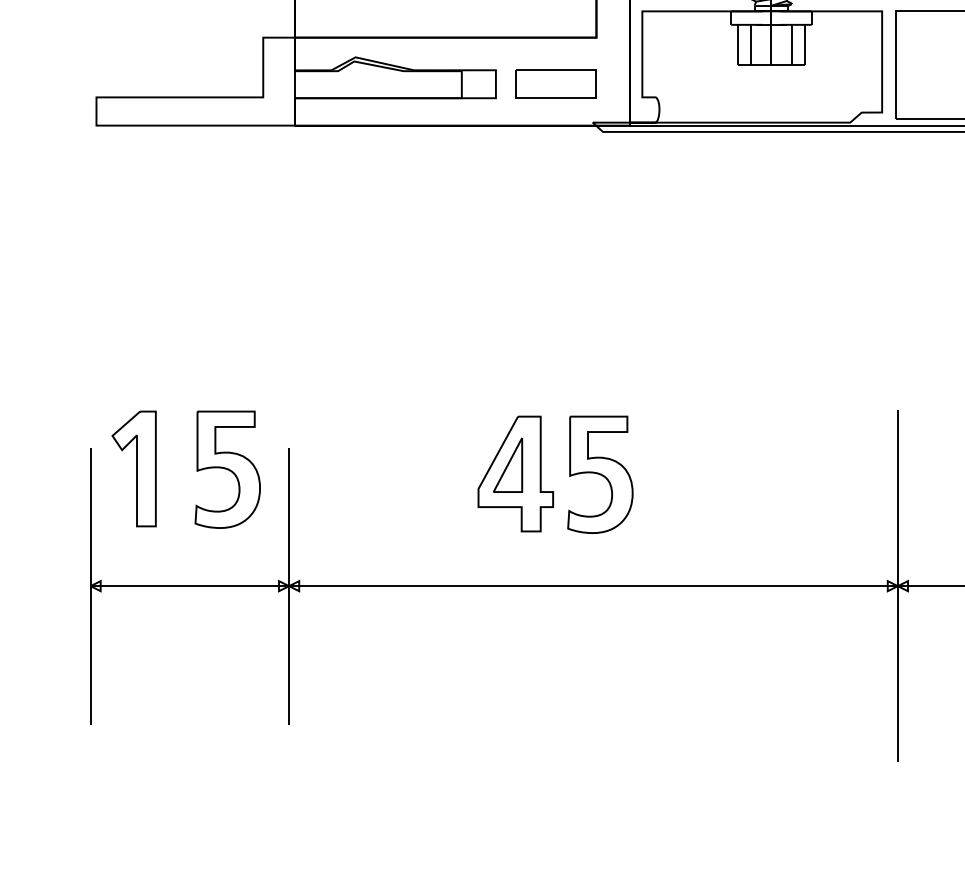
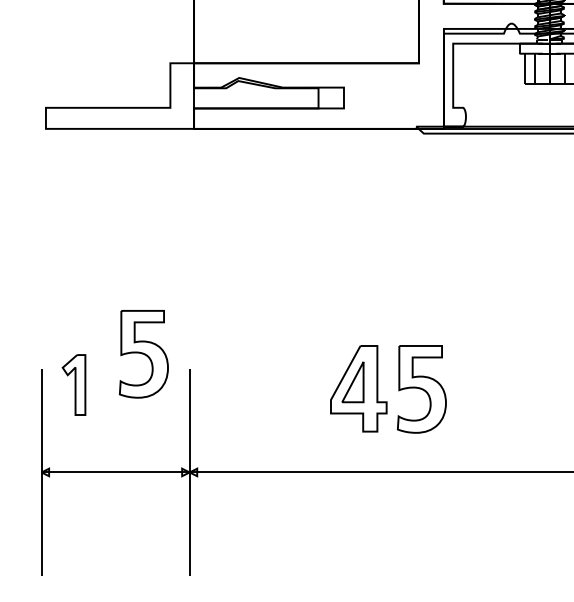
part: (555, 83) -> (388, 97), removed
part: (133, 468) -> (73, 384), size x0.7
part: (227, 469) -> (143, 354), moved

